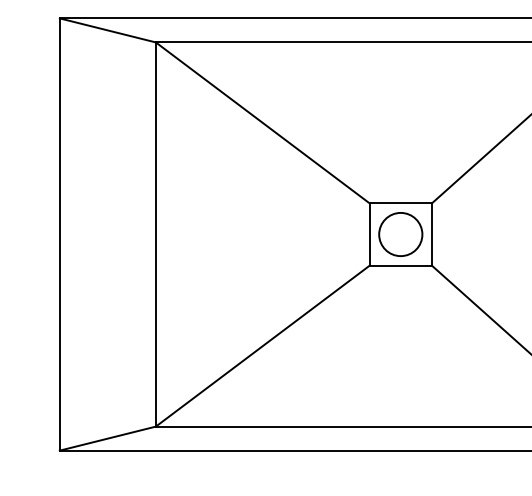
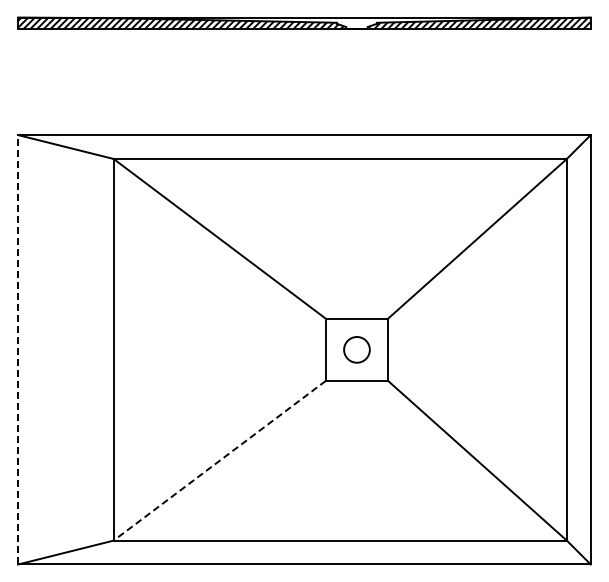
line: (60, 234) -> (18, 349), solid -> dashed
circle: (400, 234) -> (356, 349), size x0.6
line: (262, 345) -> (219, 460), solid -> dashed

